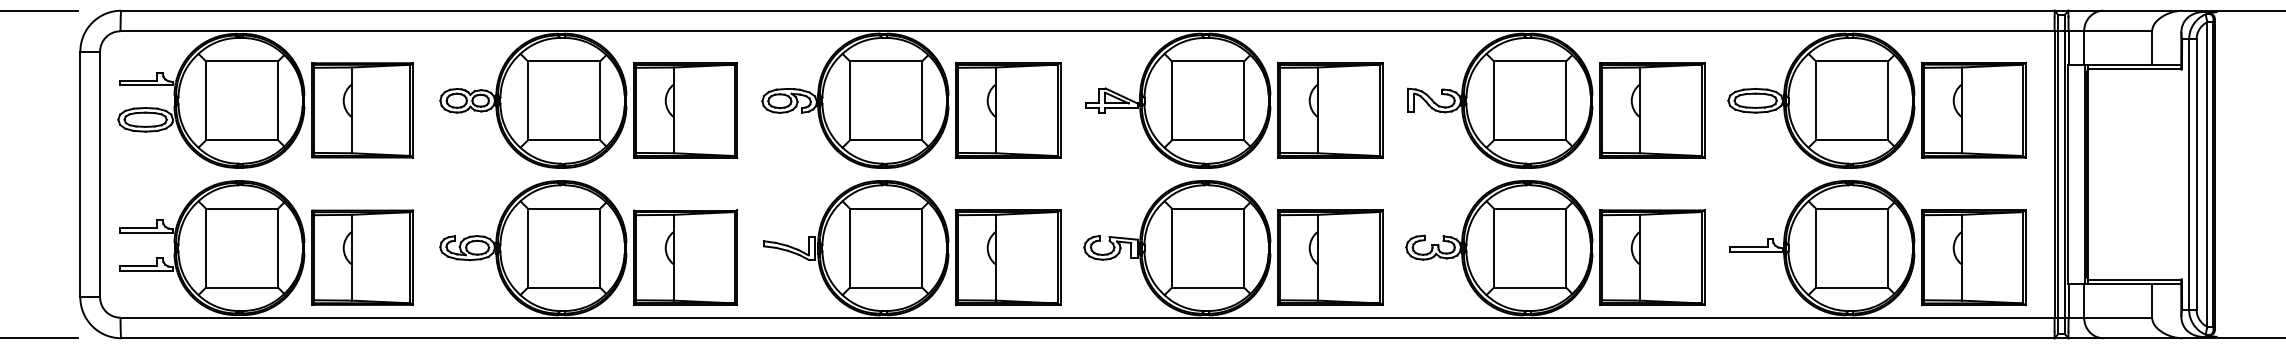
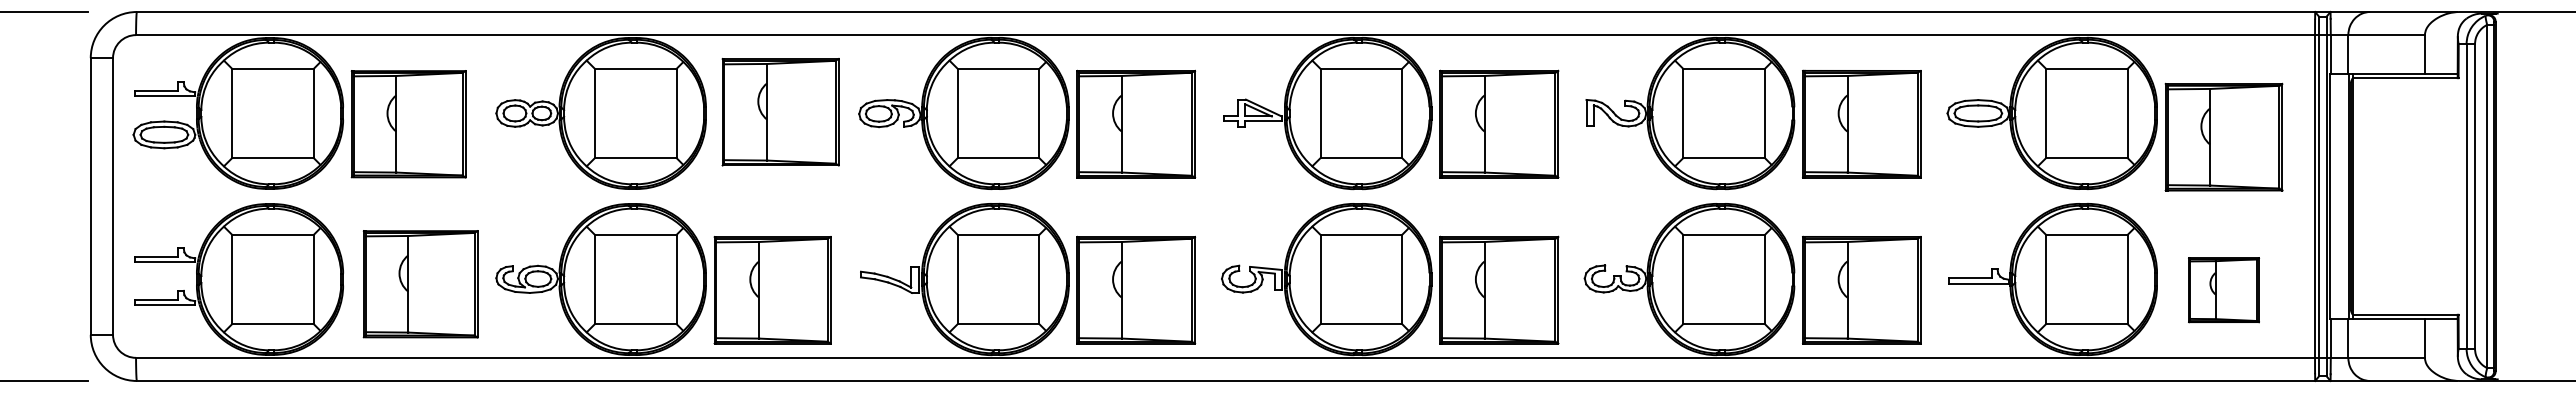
part: (1973, 109) -> (2223, 136), moved
part: (685, 110) -> (780, 112), moved
part: (362, 257) -> (420, 284), moved
part: (1973, 257) -> (2223, 289), size x0.6

